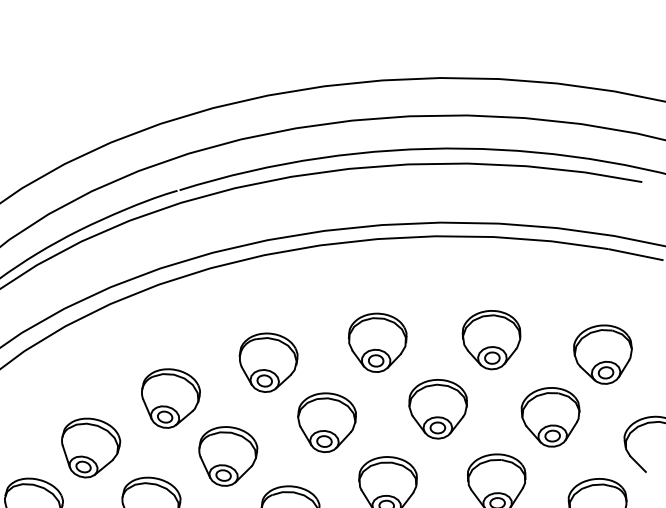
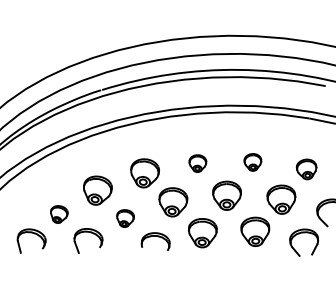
part: (490, 340) -> (252, 162), size x0.6
part: (377, 342) -> (197, 163), size x0.6
part: (602, 354) -> (306, 169), size x0.7
part: (91, 447) -> (59, 214), size x0.6
part: (228, 456) -> (125, 218), size x0.6

